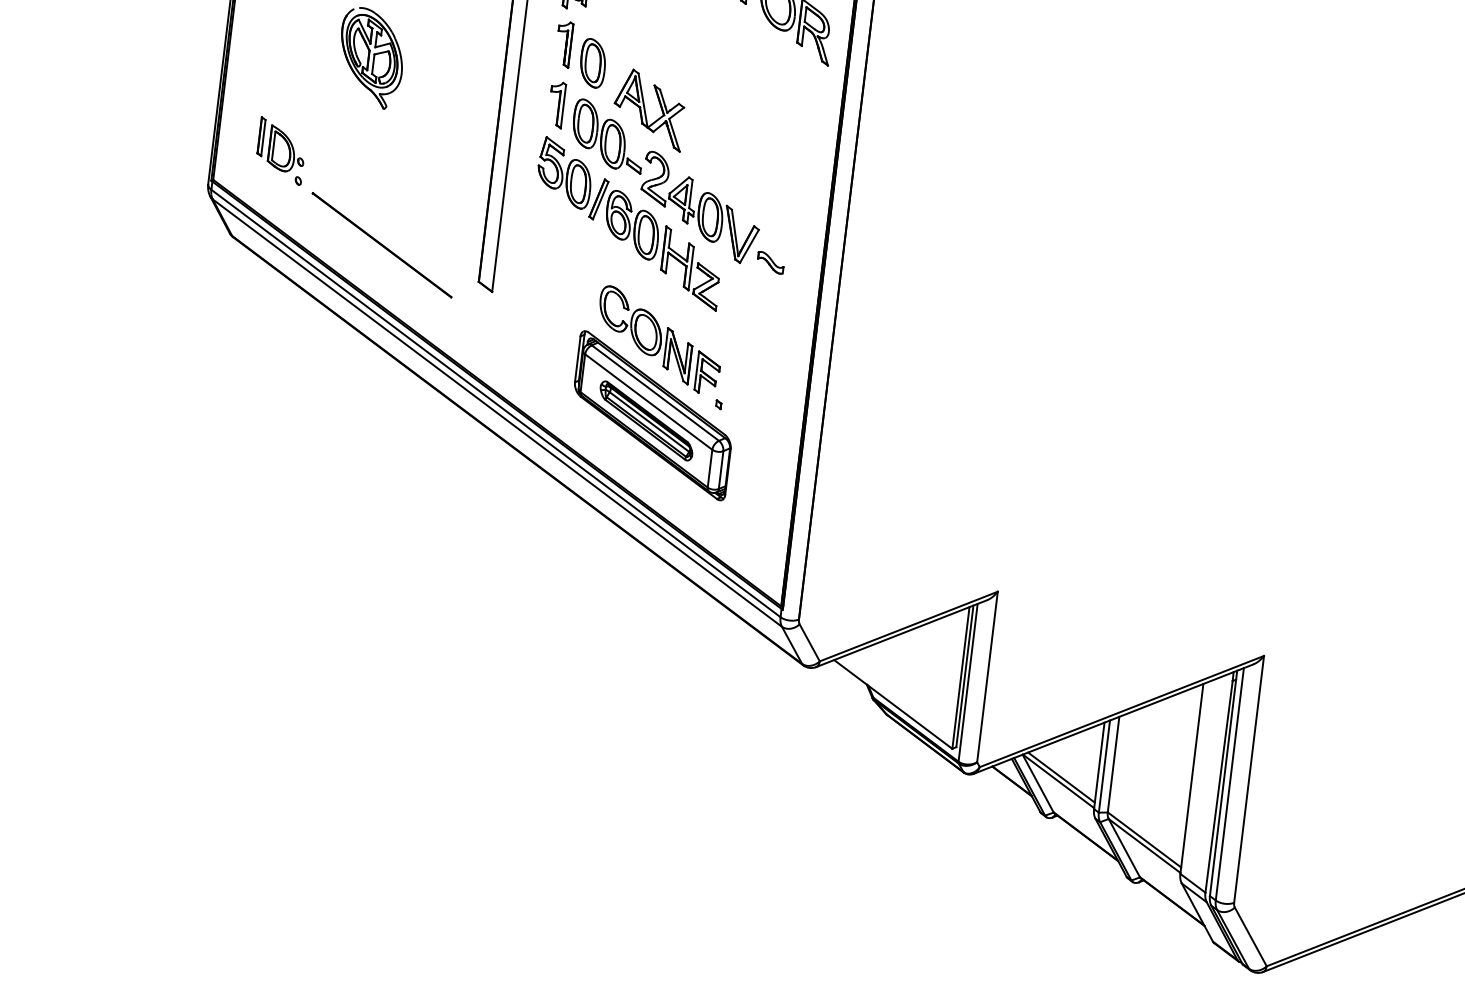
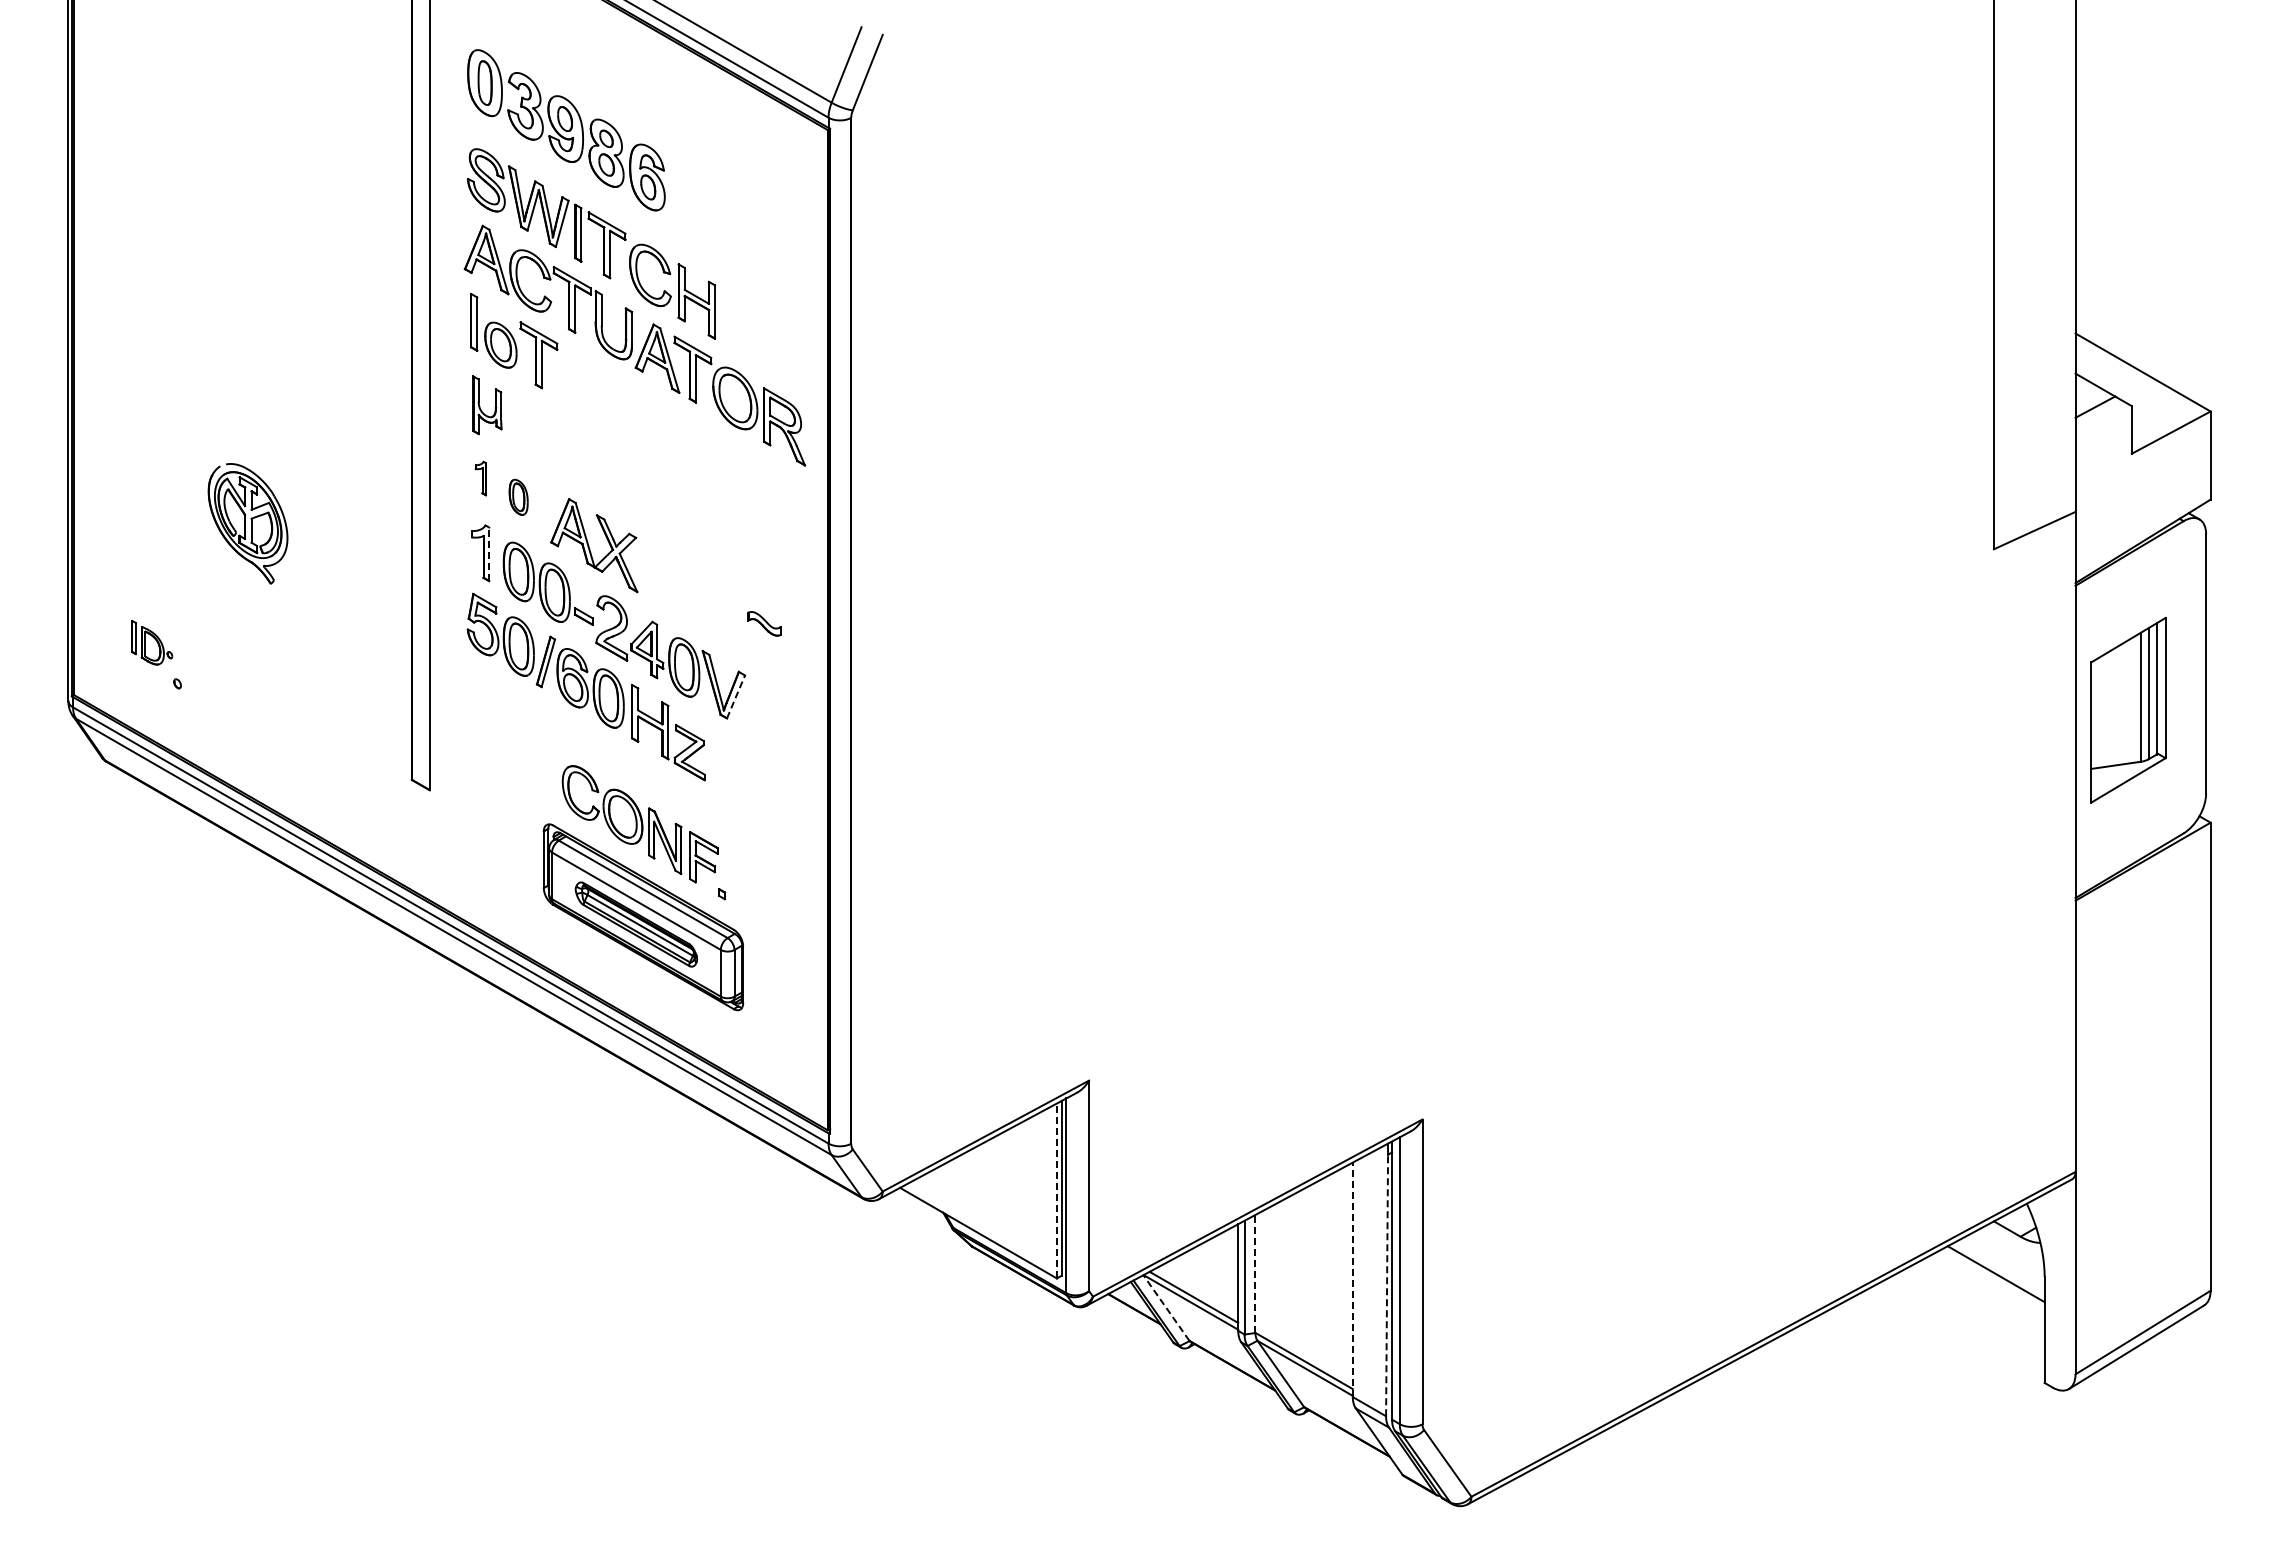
part: (563, 44) -> (480, 478), size x0.6
part: (592, 63) -> (518, 497), size x0.6
line: (563, 106) -> (489, 554), solid -> dashed
part: (281, 144) -> (151, 642), size x0.7
line: (381, 245) -> (288, 749), removed
line: (749, 246) -> (736, 696), solid -> dashed
part: (770, 262) -> (764, 623), moved
line: (960, 677) -> (1056, 1190), solid -> dashed
line: (1113, 764) -> (1255, 1273), solid -> dashed
line: (1191, 778) -> (1352, 1279), solid -> dashed
line: (1038, 783) -> (1166, 1307), solid -> dashed
line: (1219, 786) -> (1387, 1285), solid -> dashed

